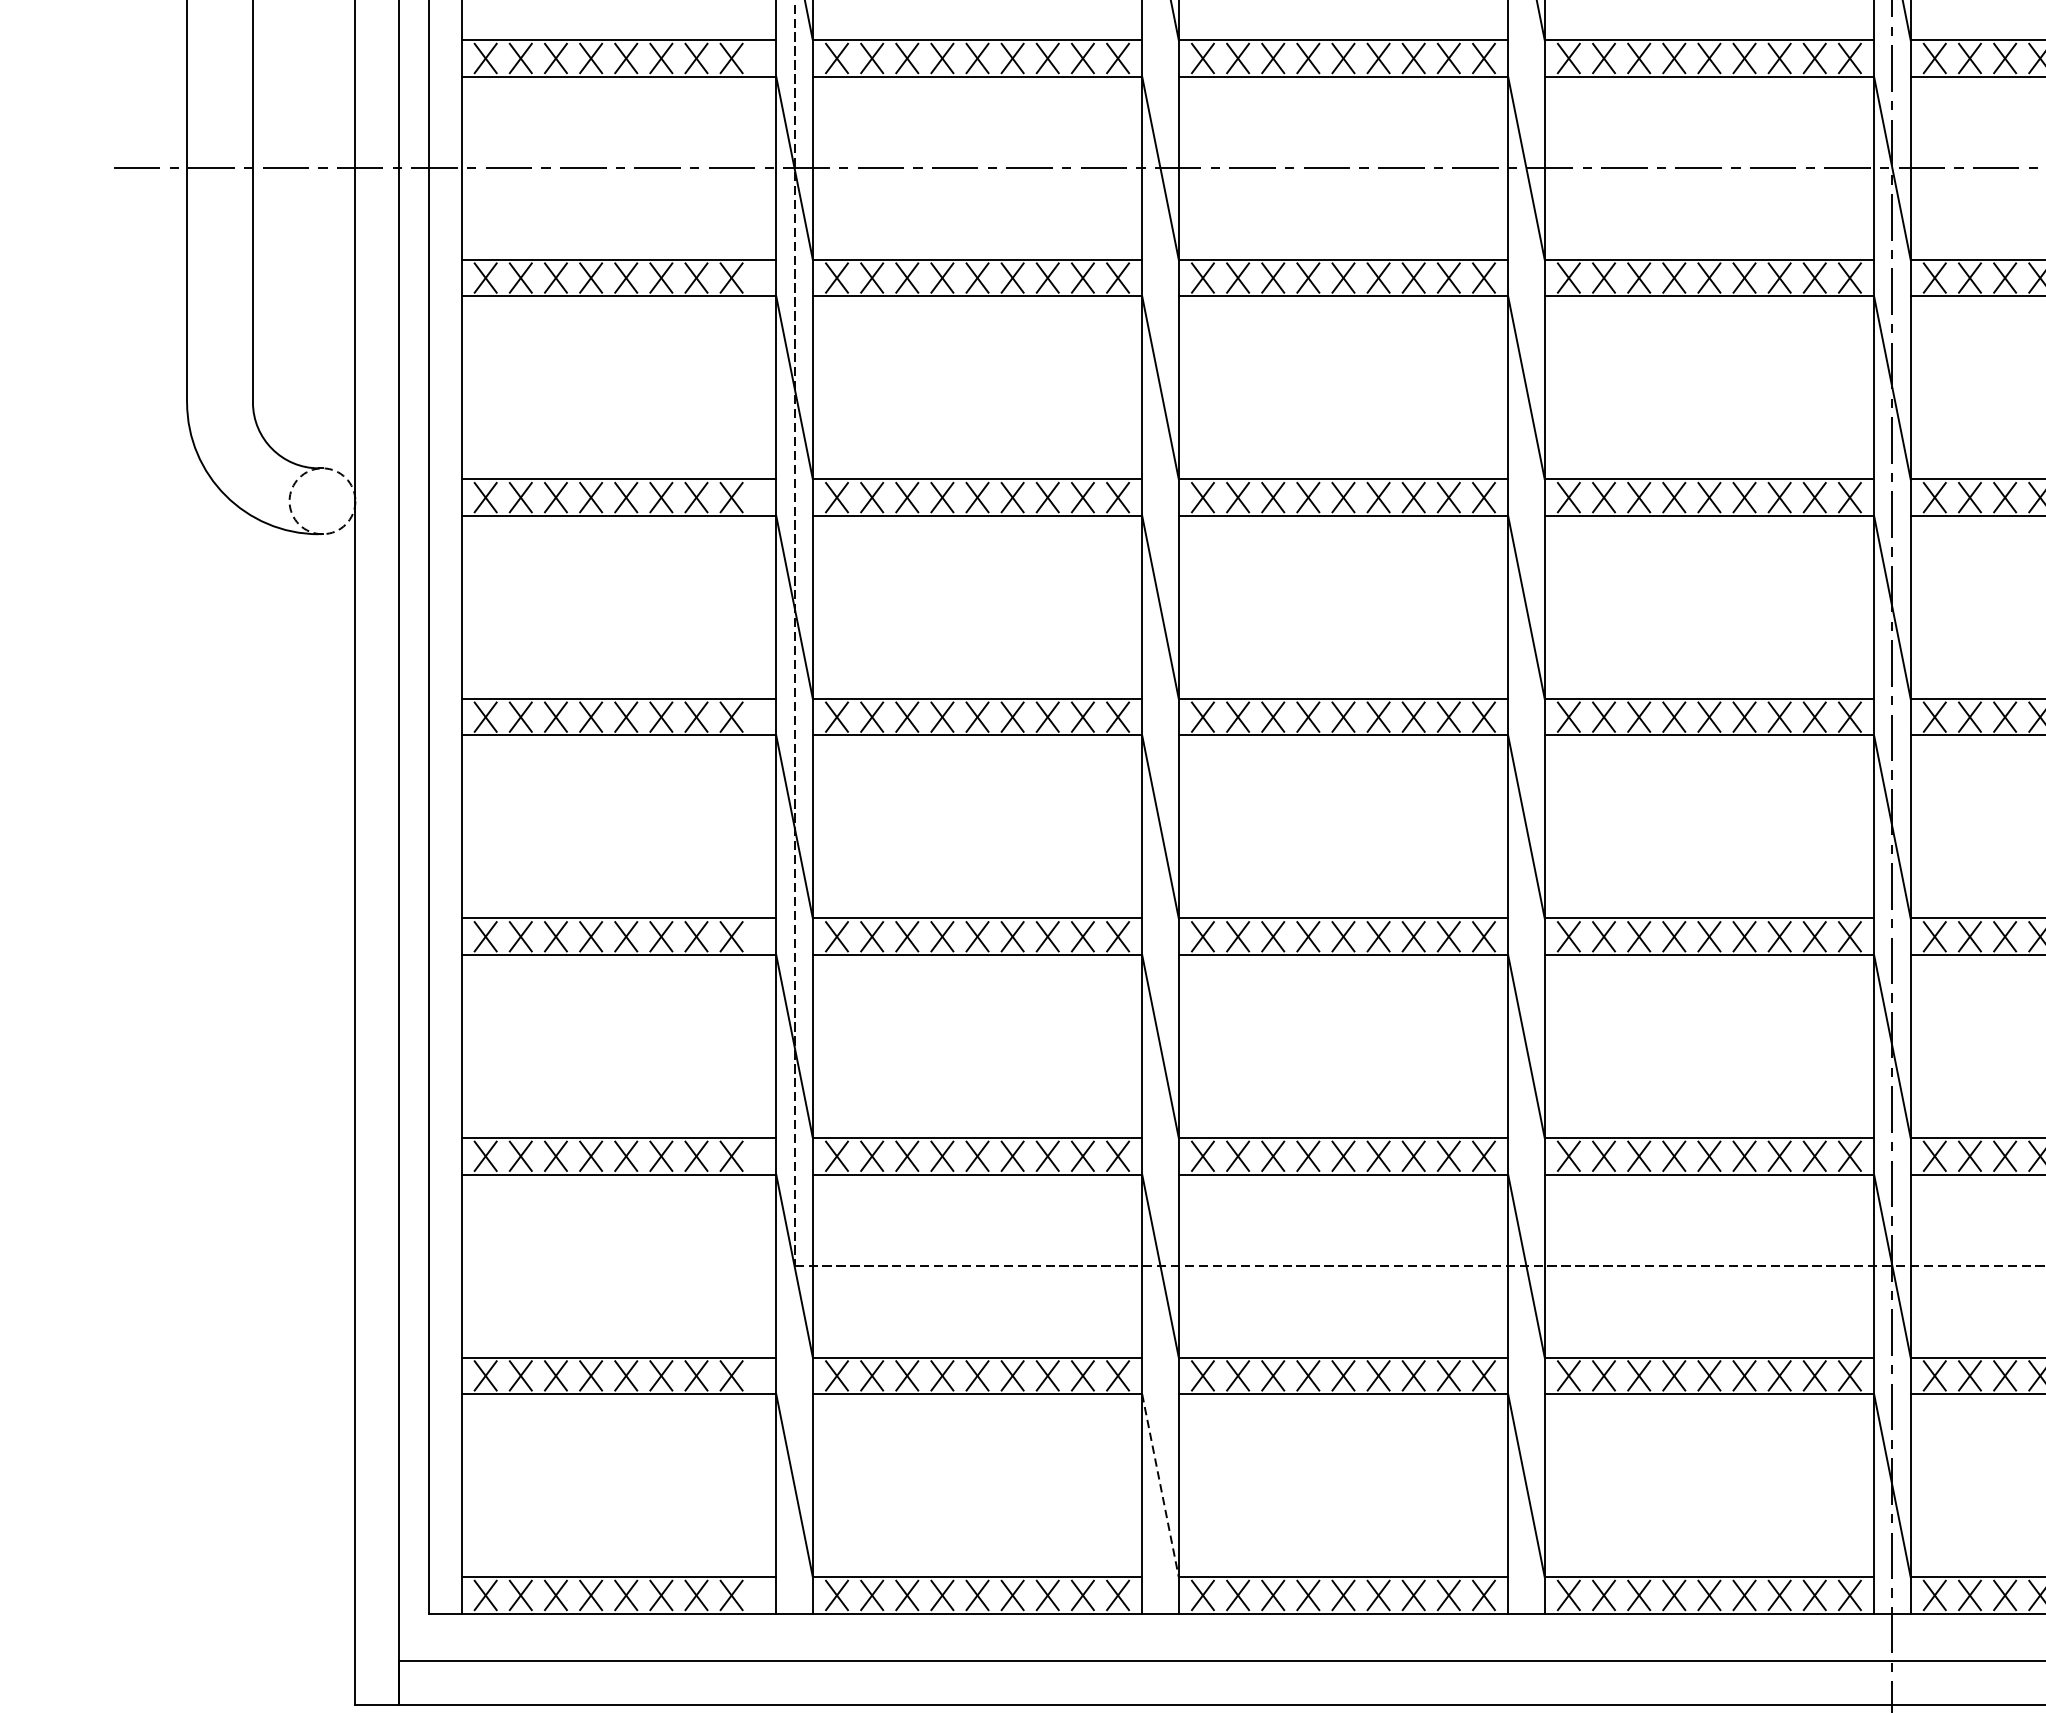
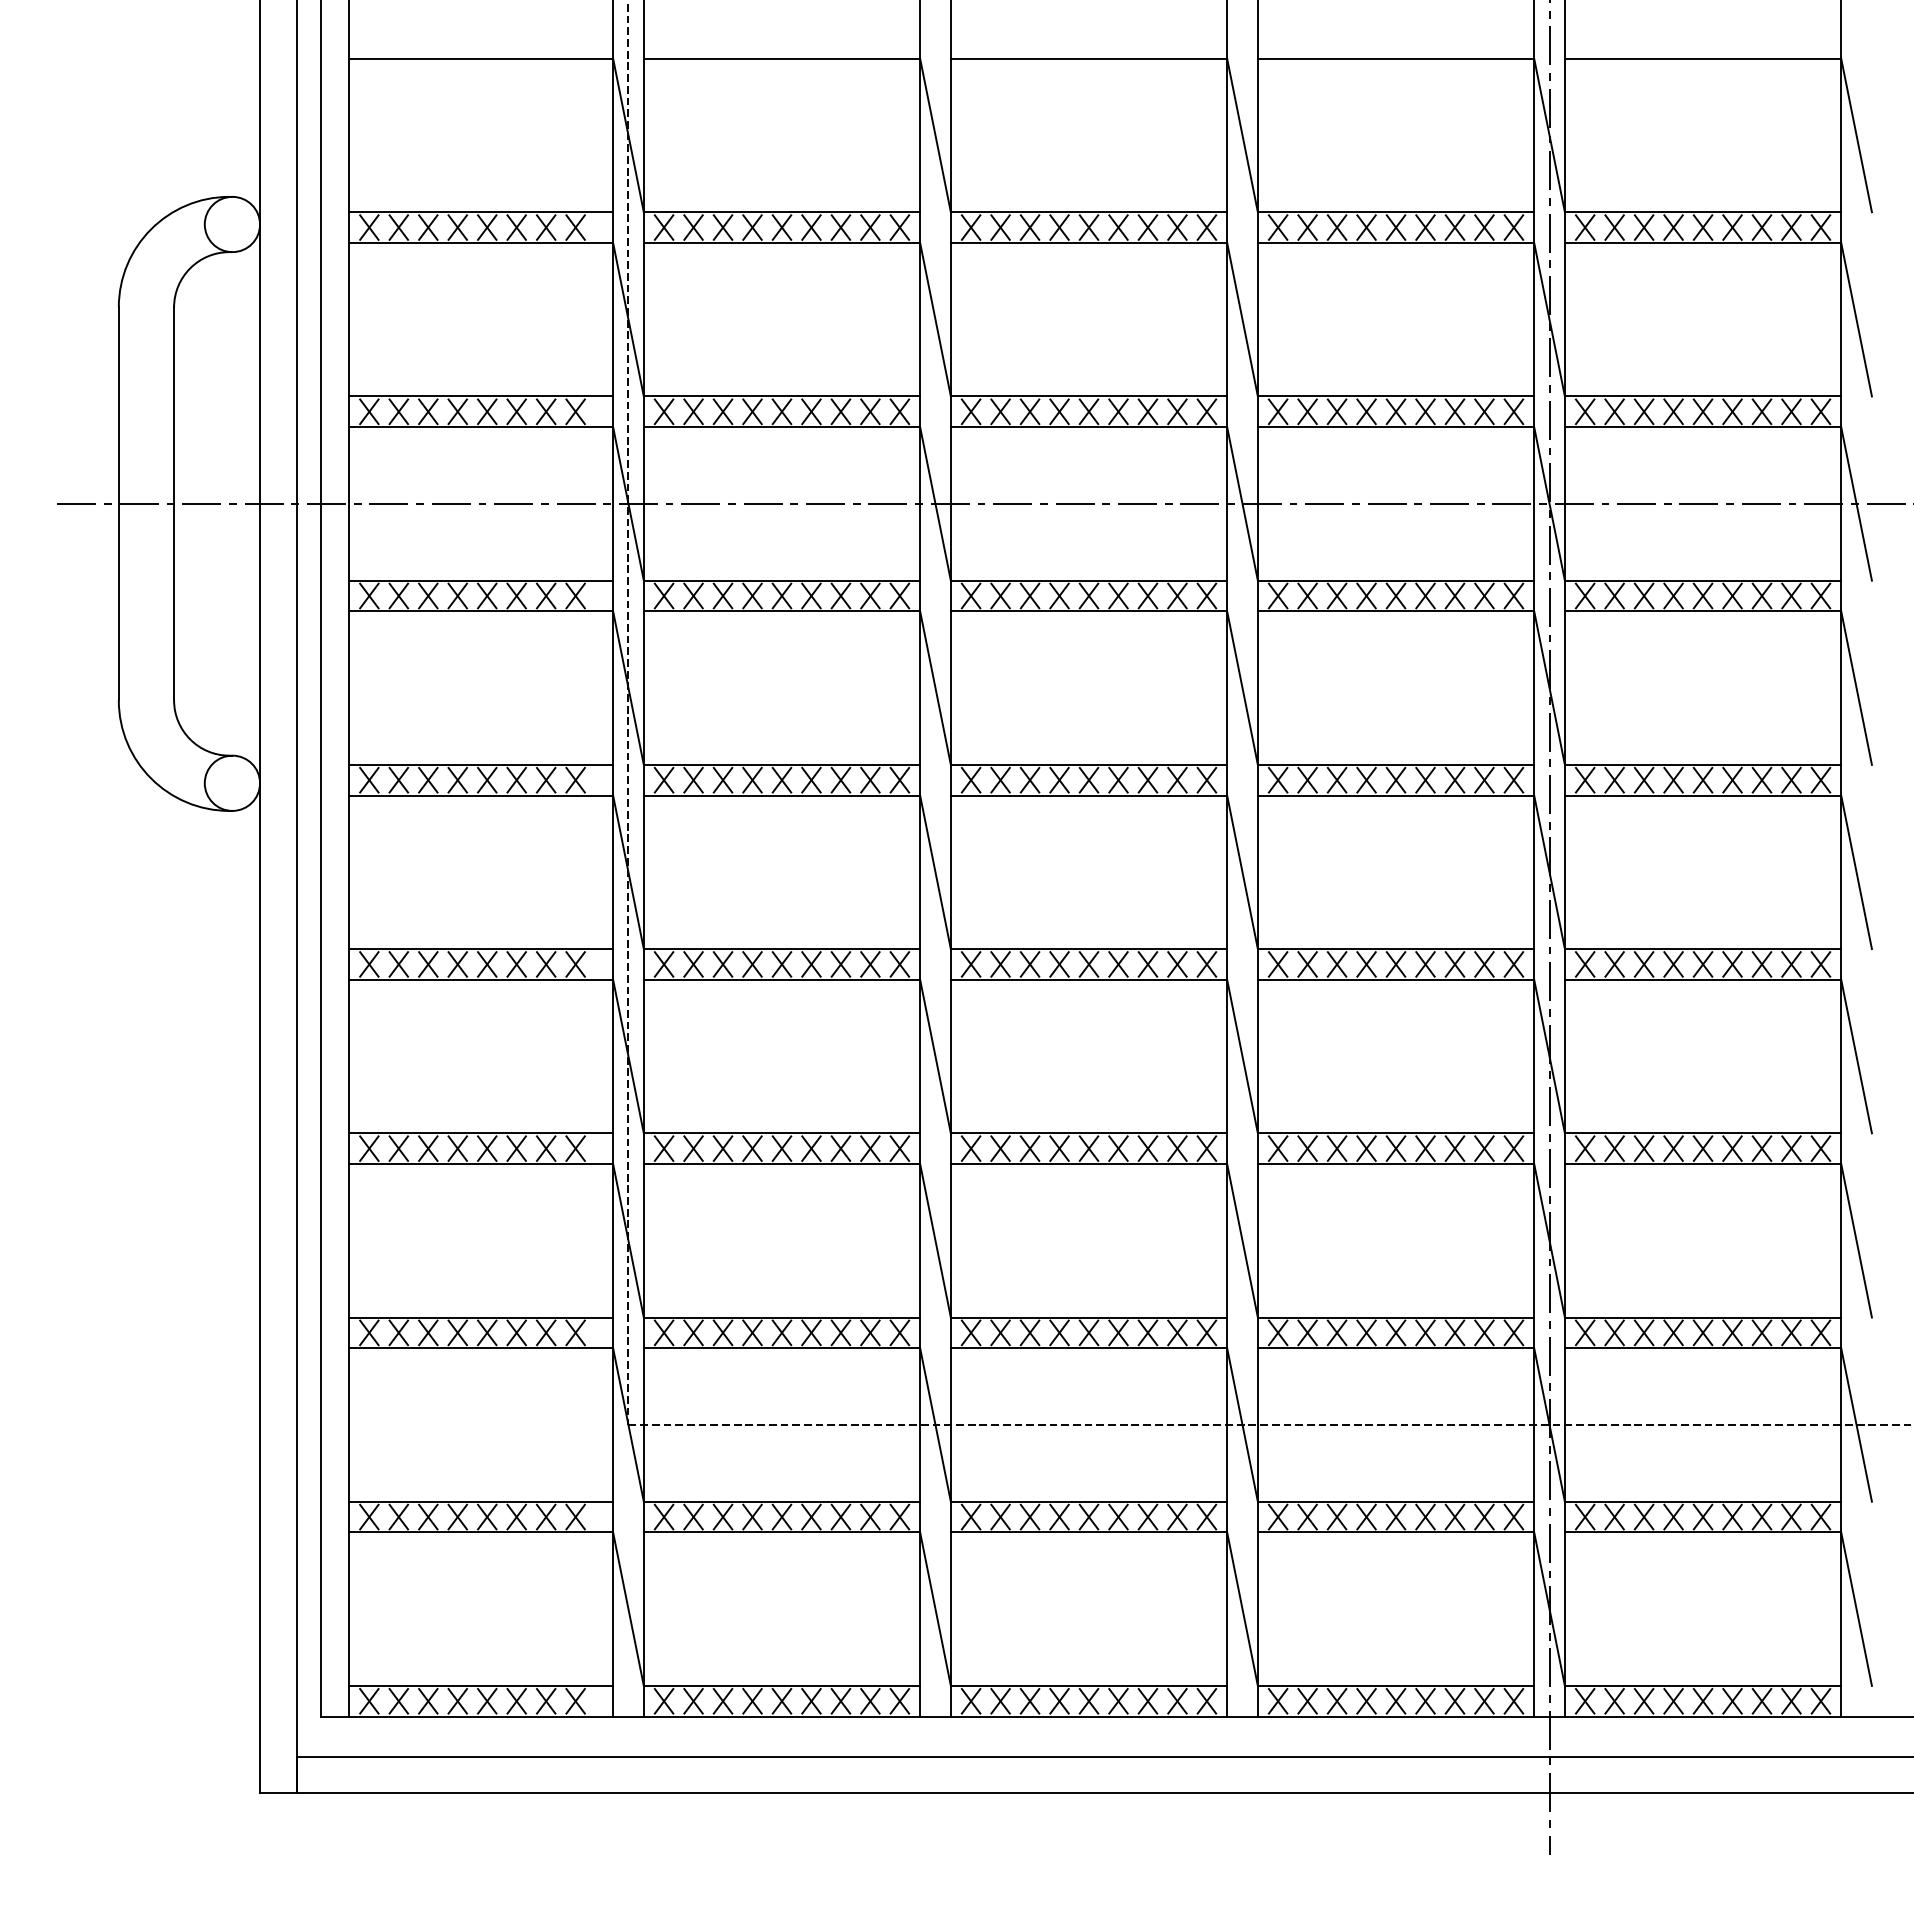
circle: (322, 500) -> (232, 782), dashed -> solid
line: (1160, 1486) -> (935, 1609), dashed -> solid

